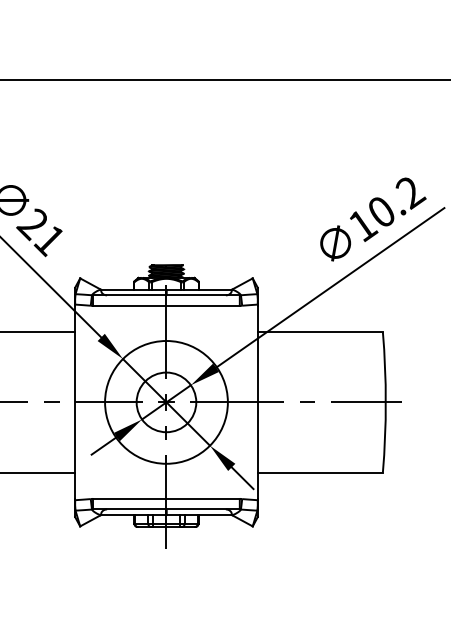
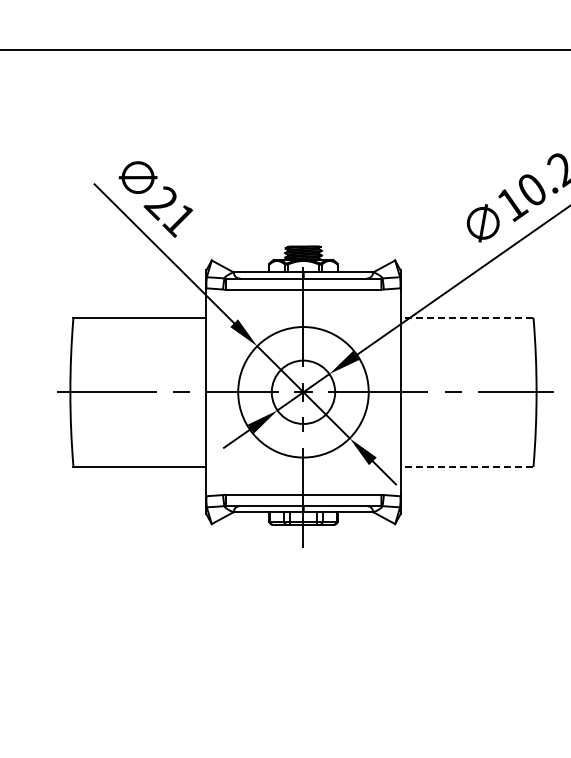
line: (319, 332) -> (466, 317), solid -> dashed
line: (319, 472) -> (466, 466), solid -> dashed

